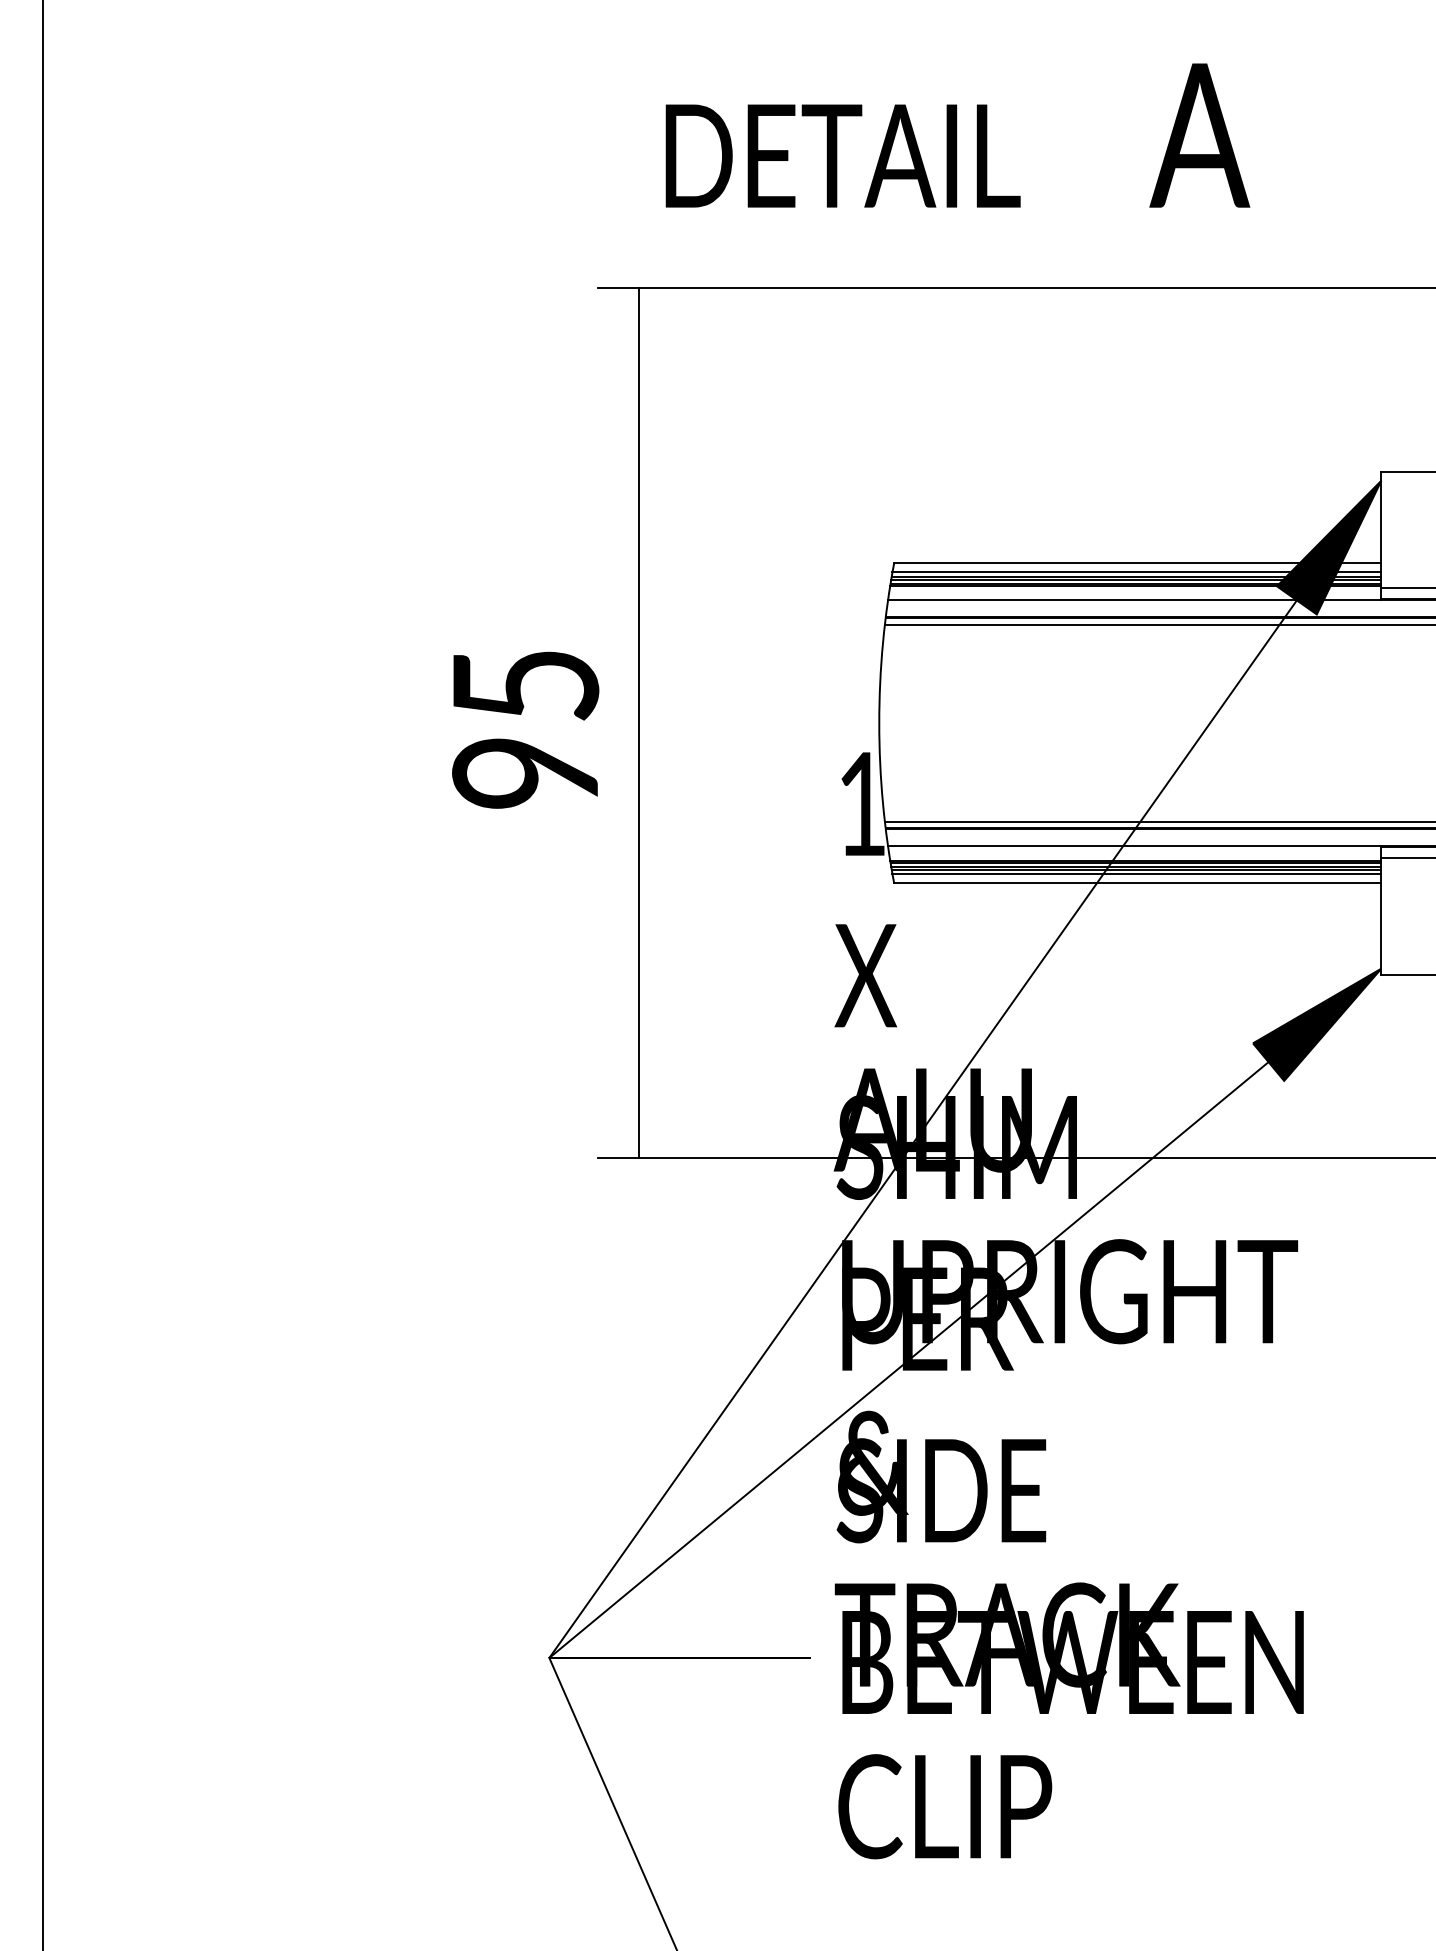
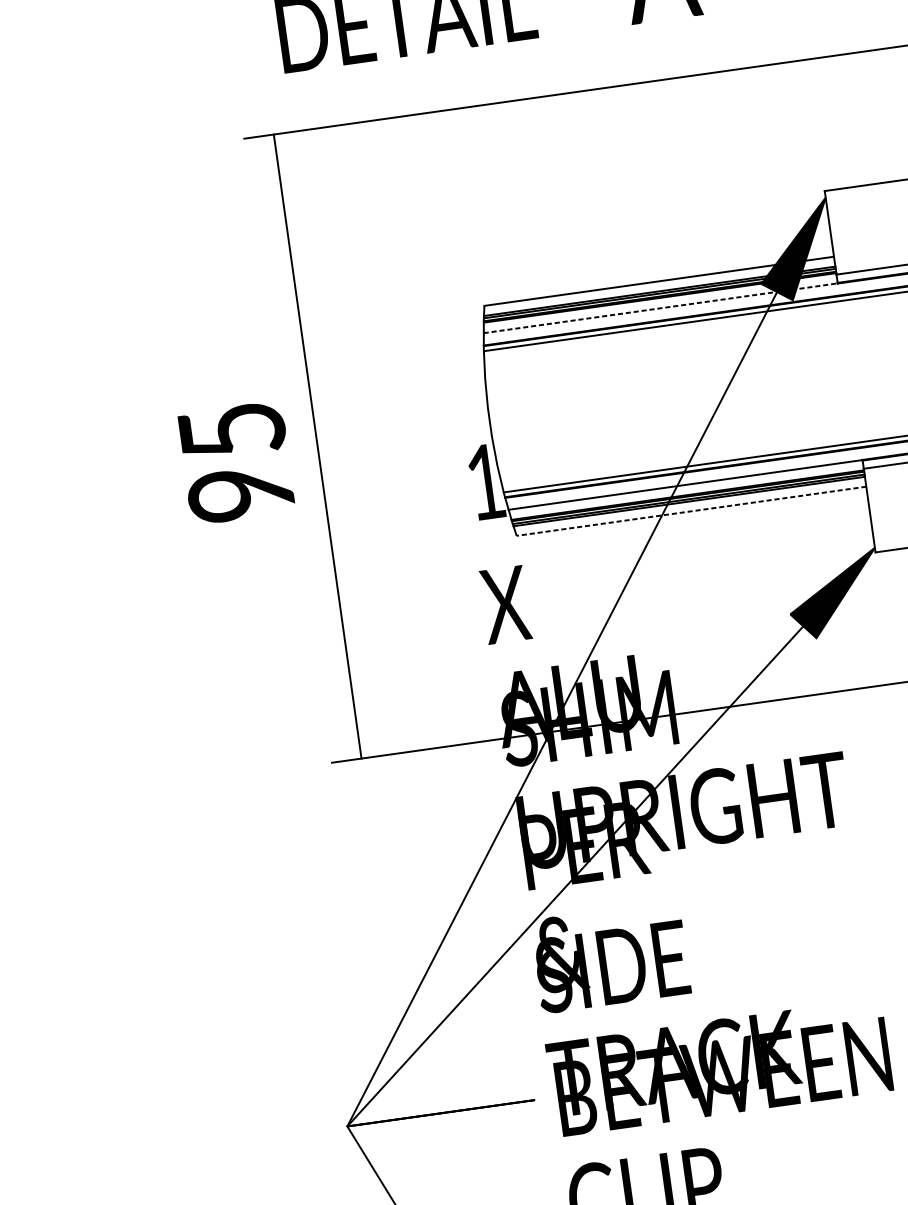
line: (1136, 572) -> (659, 288), removed
line: (1134, 600) -> (660, 308), solid -> dashed
line: (1136, 874) -> (689, 504), removed
line: (1137, 883) -> (691, 511), solid -> dashed

